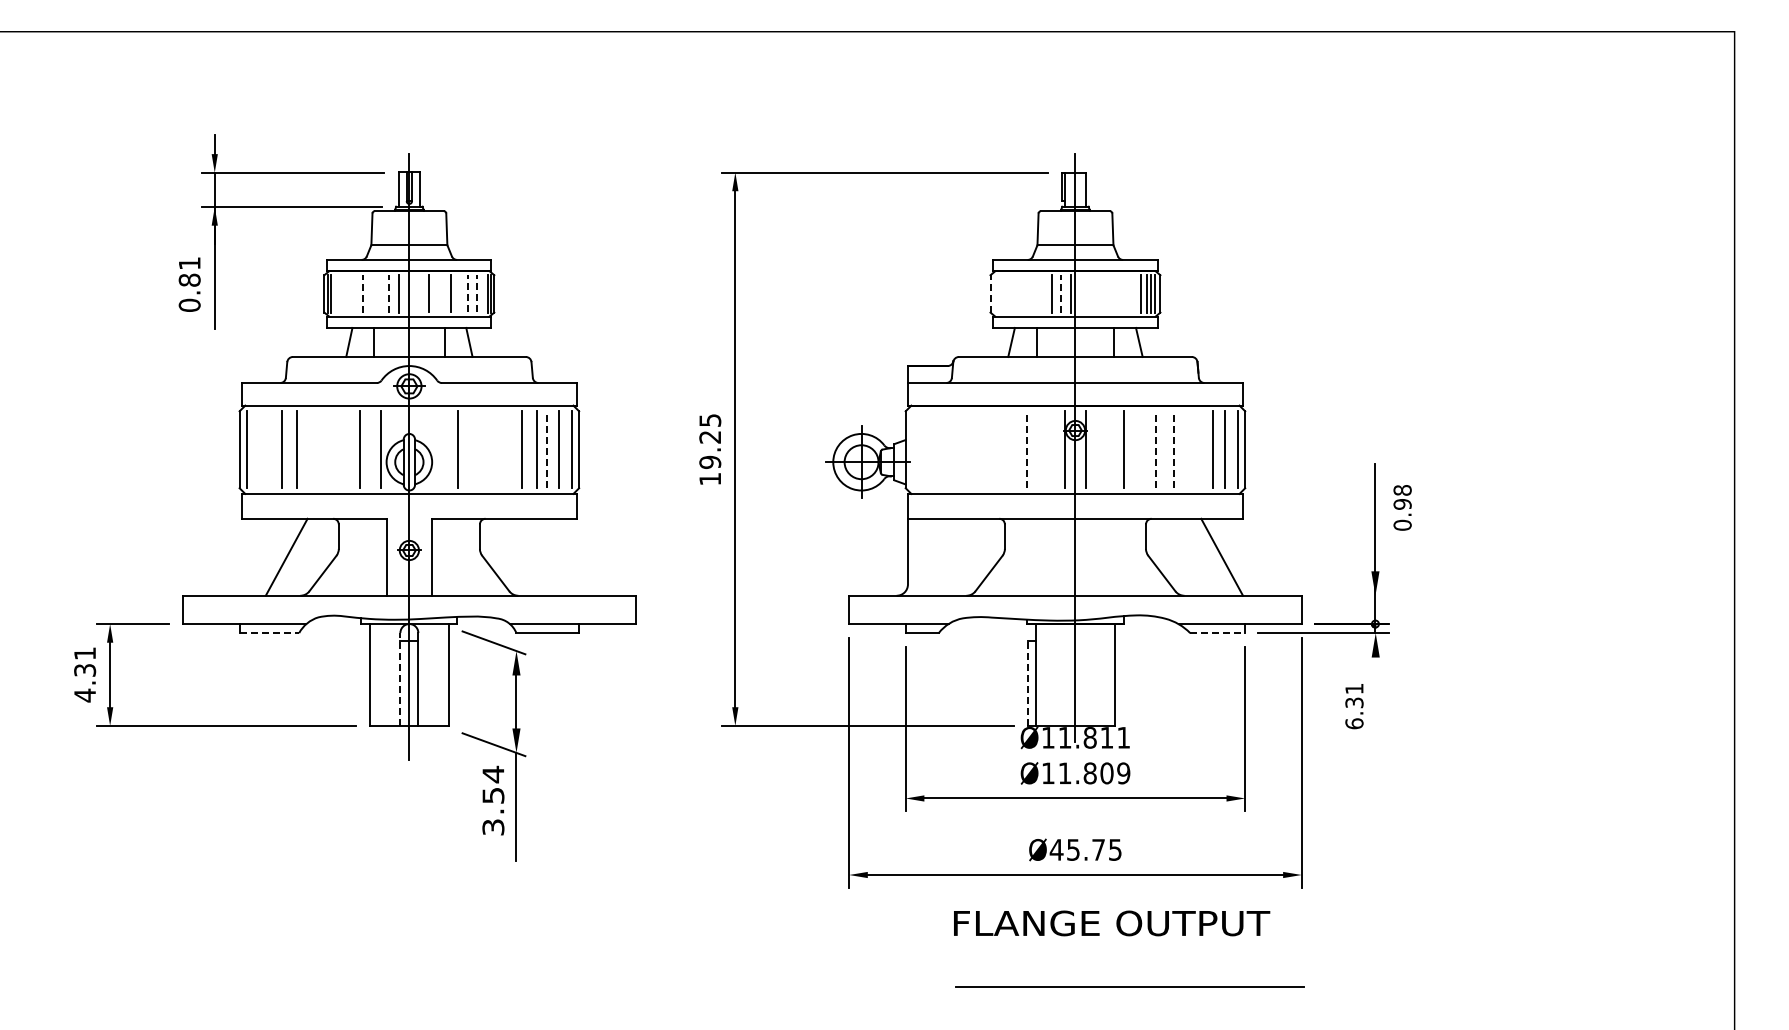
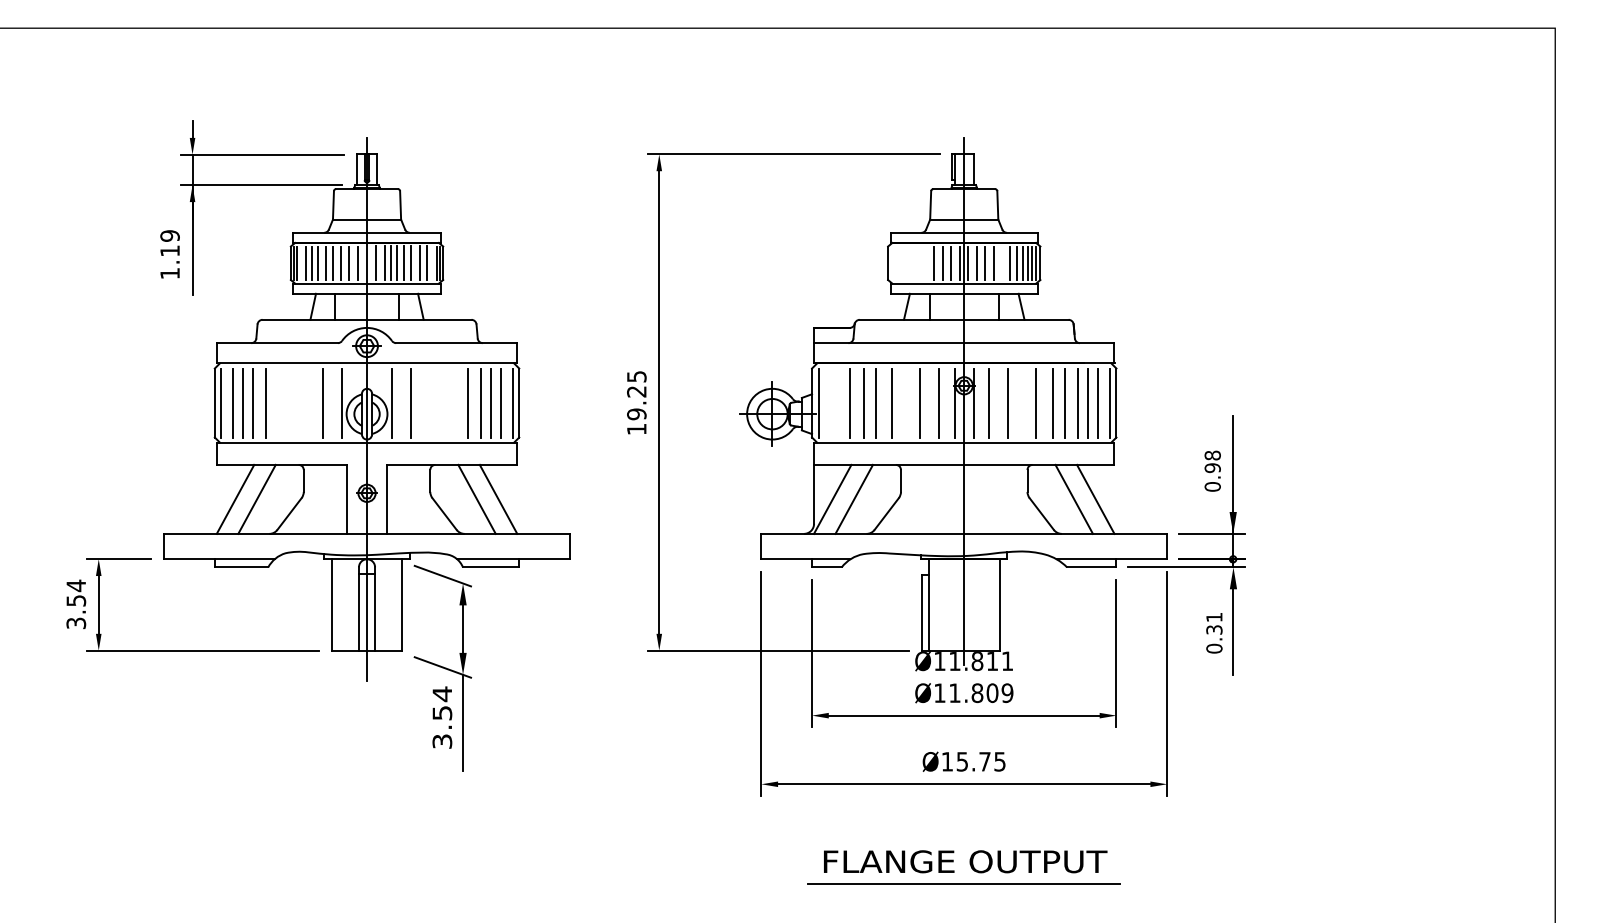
text: (189, 284) -> (169, 254), 0.81 -> 1.19
line: (341, 293) -> (306, 262), added
line: (348, 293) -> (312, 262), added
line: (354, 293) -> (317, 262), added
line: (363, 293) -> (325, 262), dashed -> solid
line: (370, 293) -> (332, 262), added
line: (380, 293) -> (341, 262), added
line: (388, 293) -> (348, 262), dashed -> solid
line: (419, 293) -> (376, 262), added
line: (436, 293) -> (391, 262), added
line: (442, 293) -> (396, 262), added
line: (458, 293) -> (411, 262), added
line: (468, 293) -> (420, 262), dashed -> solid
line: (476, 293) -> (427, 262), dashed -> solid
line: (990, 293) -> (888, 262), dashed -> solid
line: (1042, 293) -> (934, 262), added
line: (1060, 293) -> (950, 262), dashed -> solid
line: (1079, 293) -> (967, 262), added
line: (1090, 293) -> (977, 262), added
line: (1098, 293) -> (984, 262), added
line: (1108, 293) -> (993, 262), added
line: (1126, 293) -> (1010, 262), added
line: (1134, 293) -> (1017, 262), added
line: (259, 449) -> (232, 402), added
line: (271, 449) -> (243, 402), added
line: (437, 449) -> (392, 402), added
line: (547, 449) -> (490, 402), dashed -> solid
line: (912, 449) -> (818, 402), added
line: (948, 449) -> (850, 402), added
line: (963, 449) -> (863, 402), added
line: (976, 449) -> (875, 402), added
line: (995, 449) -> (892, 402), added
line: (1026, 449) -> (920, 402), dashed -> solid
line: (1047, 449) -> (939, 402), added
line: (1103, 449) -> (989, 402), added
line: (1155, 449) -> (1036, 402), dashed -> solid
line: (1174, 449) -> (1053, 402), dashed -> solid
line: (1187, 449) -> (1064, 402), added
line: (1202, 449) -> (1078, 402), added
text: (1402, 507) -> (1212, 470), moved
line: (262, 556) -> (235, 498), added
line: (531, 556) -> (476, 498), added
line: (555, 556) -> (498, 498), added
line: (928, 556) -> (832, 498), added
line: (952, 556) -> (854, 498), added
line: (1198, 556) -> (1074, 498), added
line: (1351, 595) -> (1211, 533), added
line: (269, 633) -> (241, 567), dashed -> solid
line: (1217, 633) -> (1091, 567), dashed -> solid
text: (85, 674) -> (76, 604), 4.31 -> 3.54
line: (400, 678) -> (359, 608), dashed -> solid
line: (1027, 682) -> (921, 611), dashed -> solid
line: (1375, 704) -> (1233, 631), added
text: (1354, 723) -> (1214, 648), 6.31 -> 0.31
text: (1056, 849) -> (947, 761), 45.75 -> 15.75
text: (1112, 923) -> (966, 861), moved
line: (1129, 986) -> (963, 884), moved

